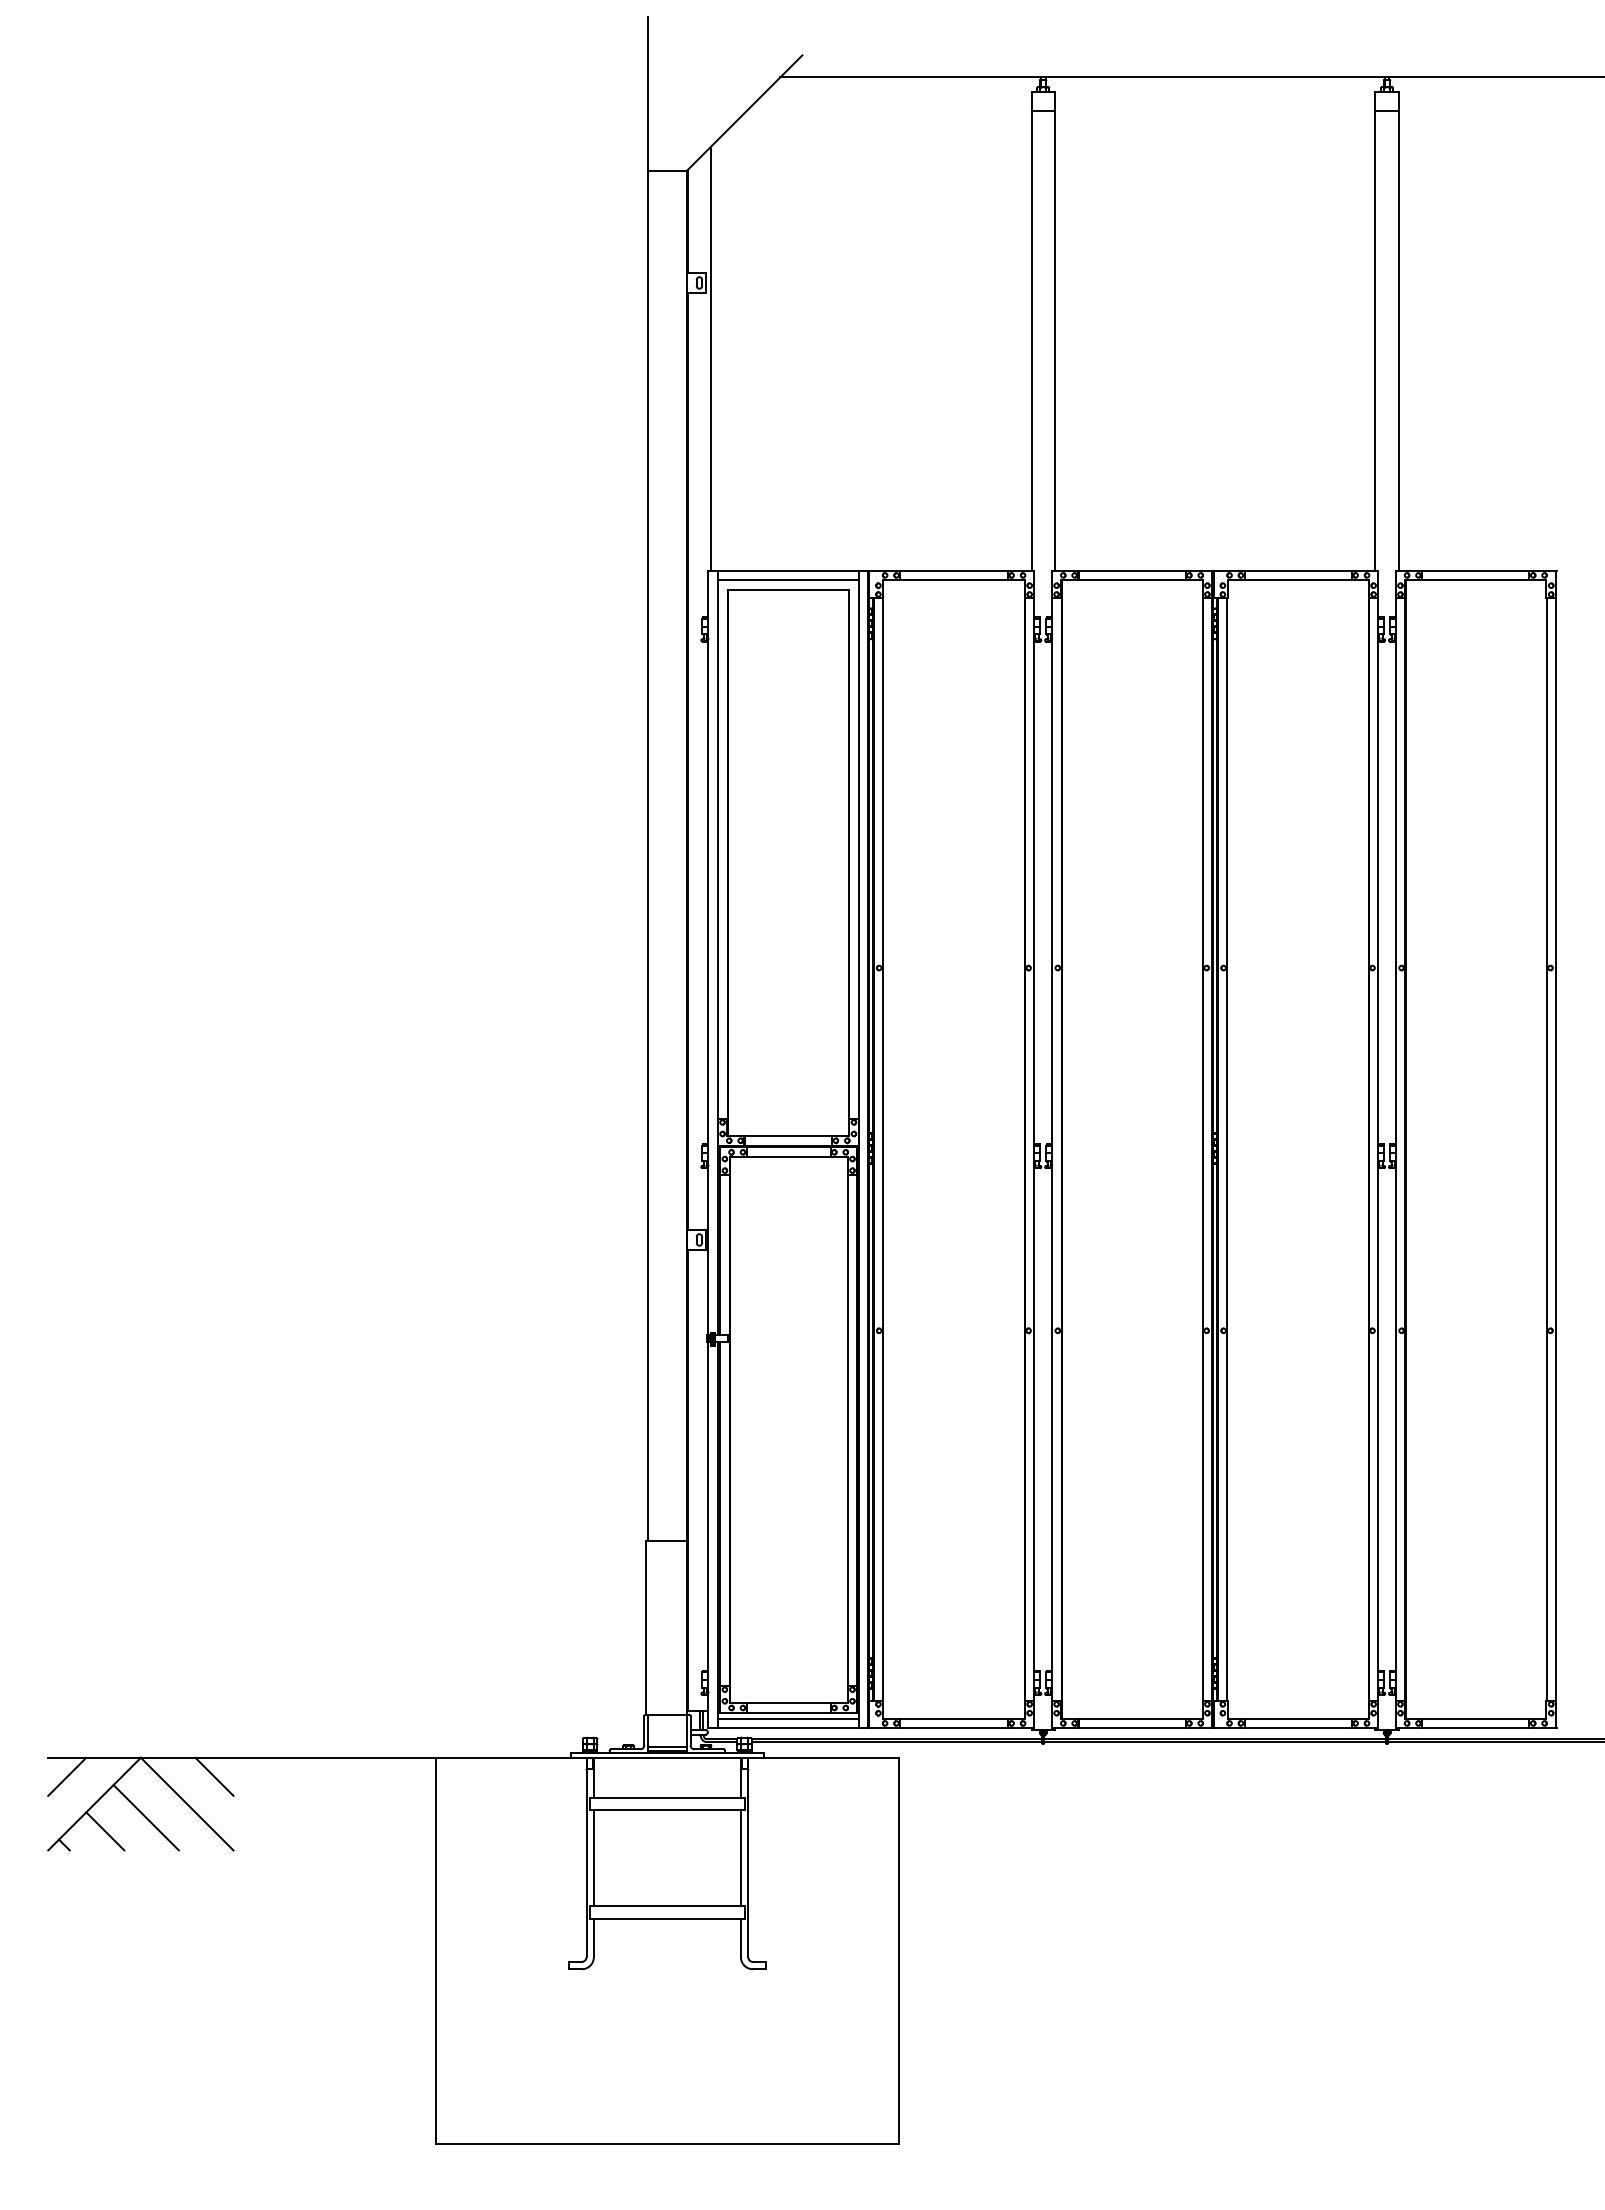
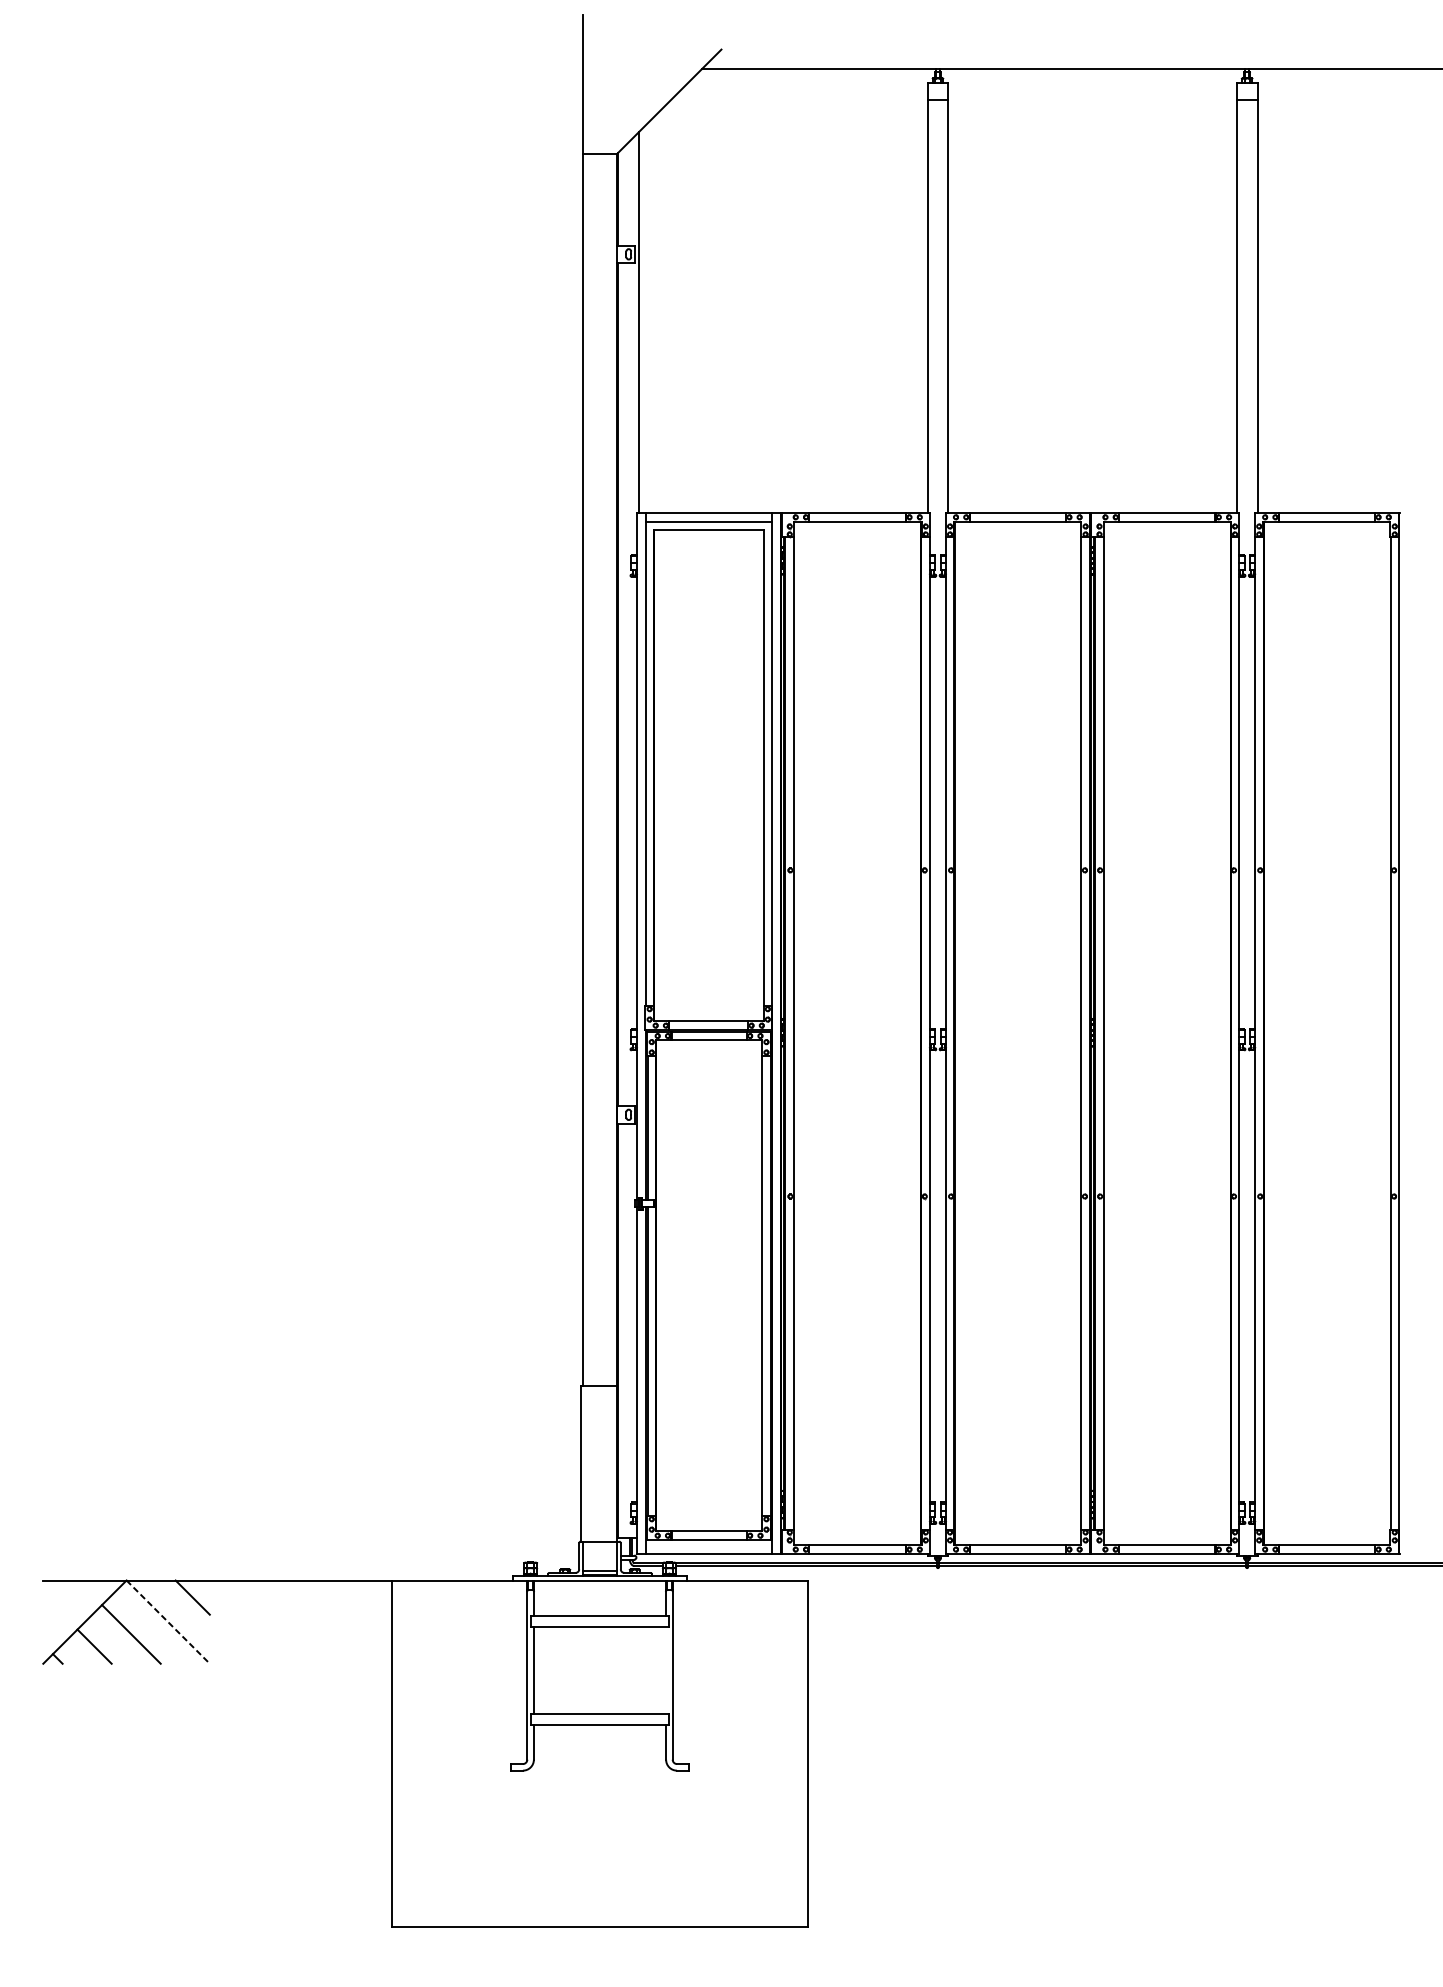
line: (787, 1718) -> (708, 1545), removed
line: (67, 1776) -> (60, 1597), removed
line: (187, 1804) -> (168, 1622), solid -> dashed
line: (740, 1857) -> (665, 1670), removed

